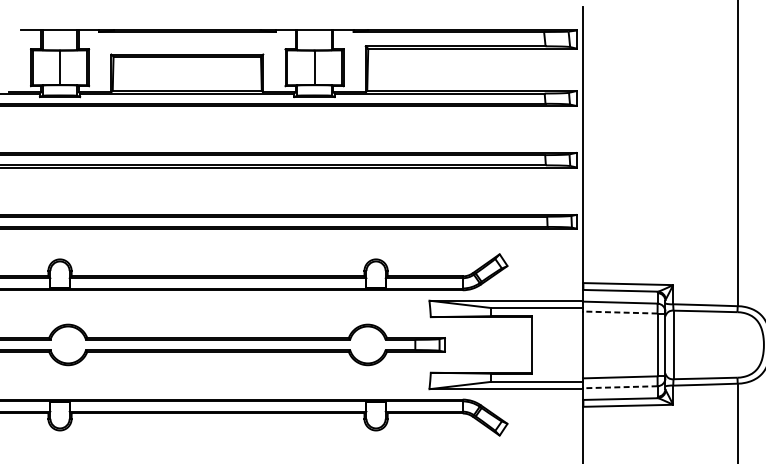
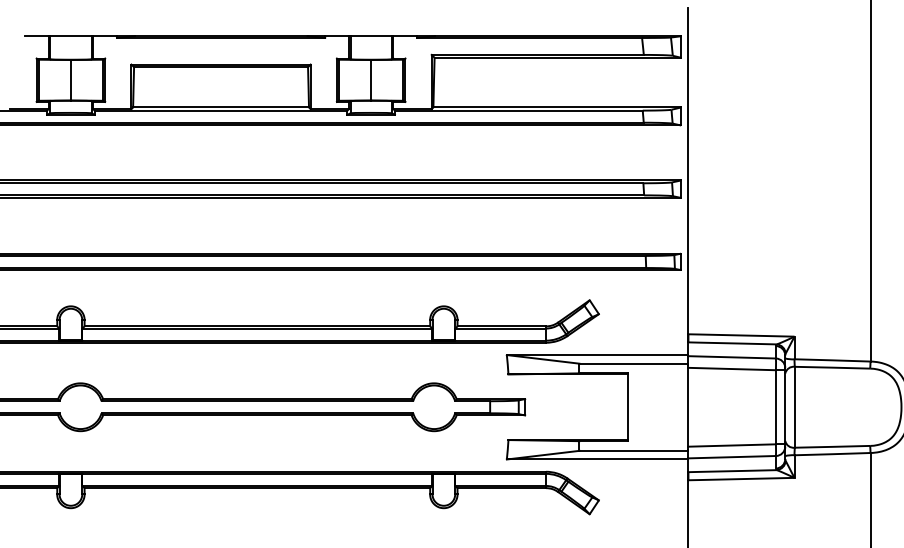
line: (620, 312) -> (732, 369), dashed -> solid
line: (620, 387) -> (732, 457), dashed -> solid

